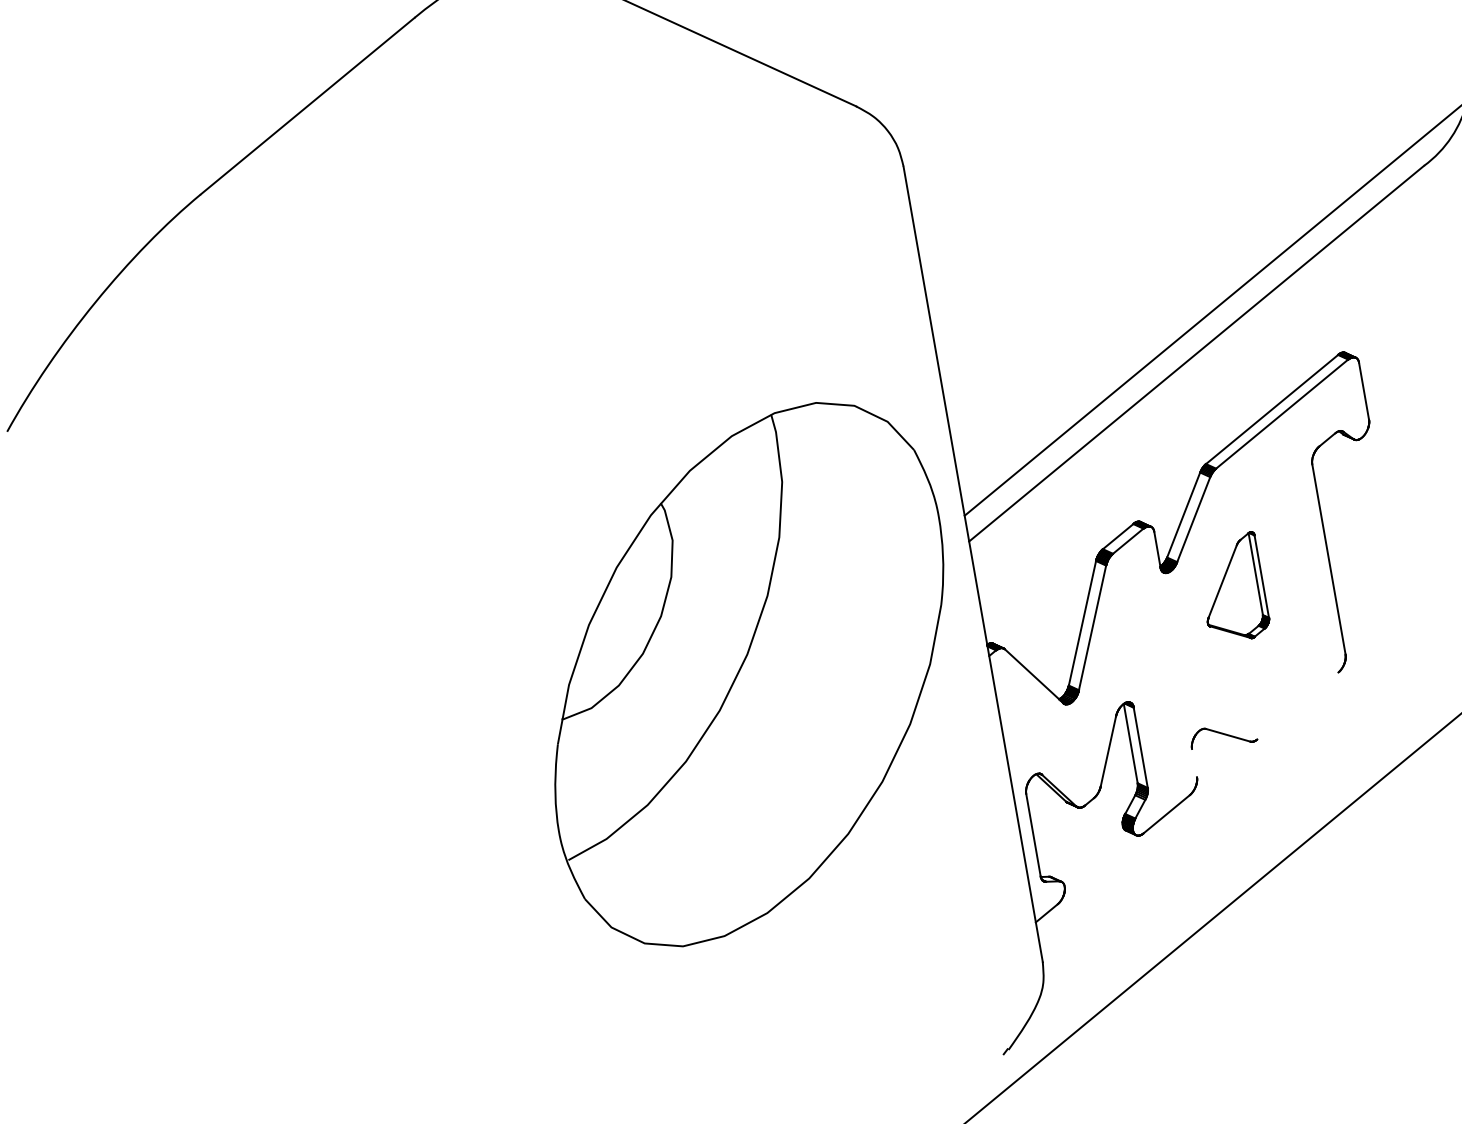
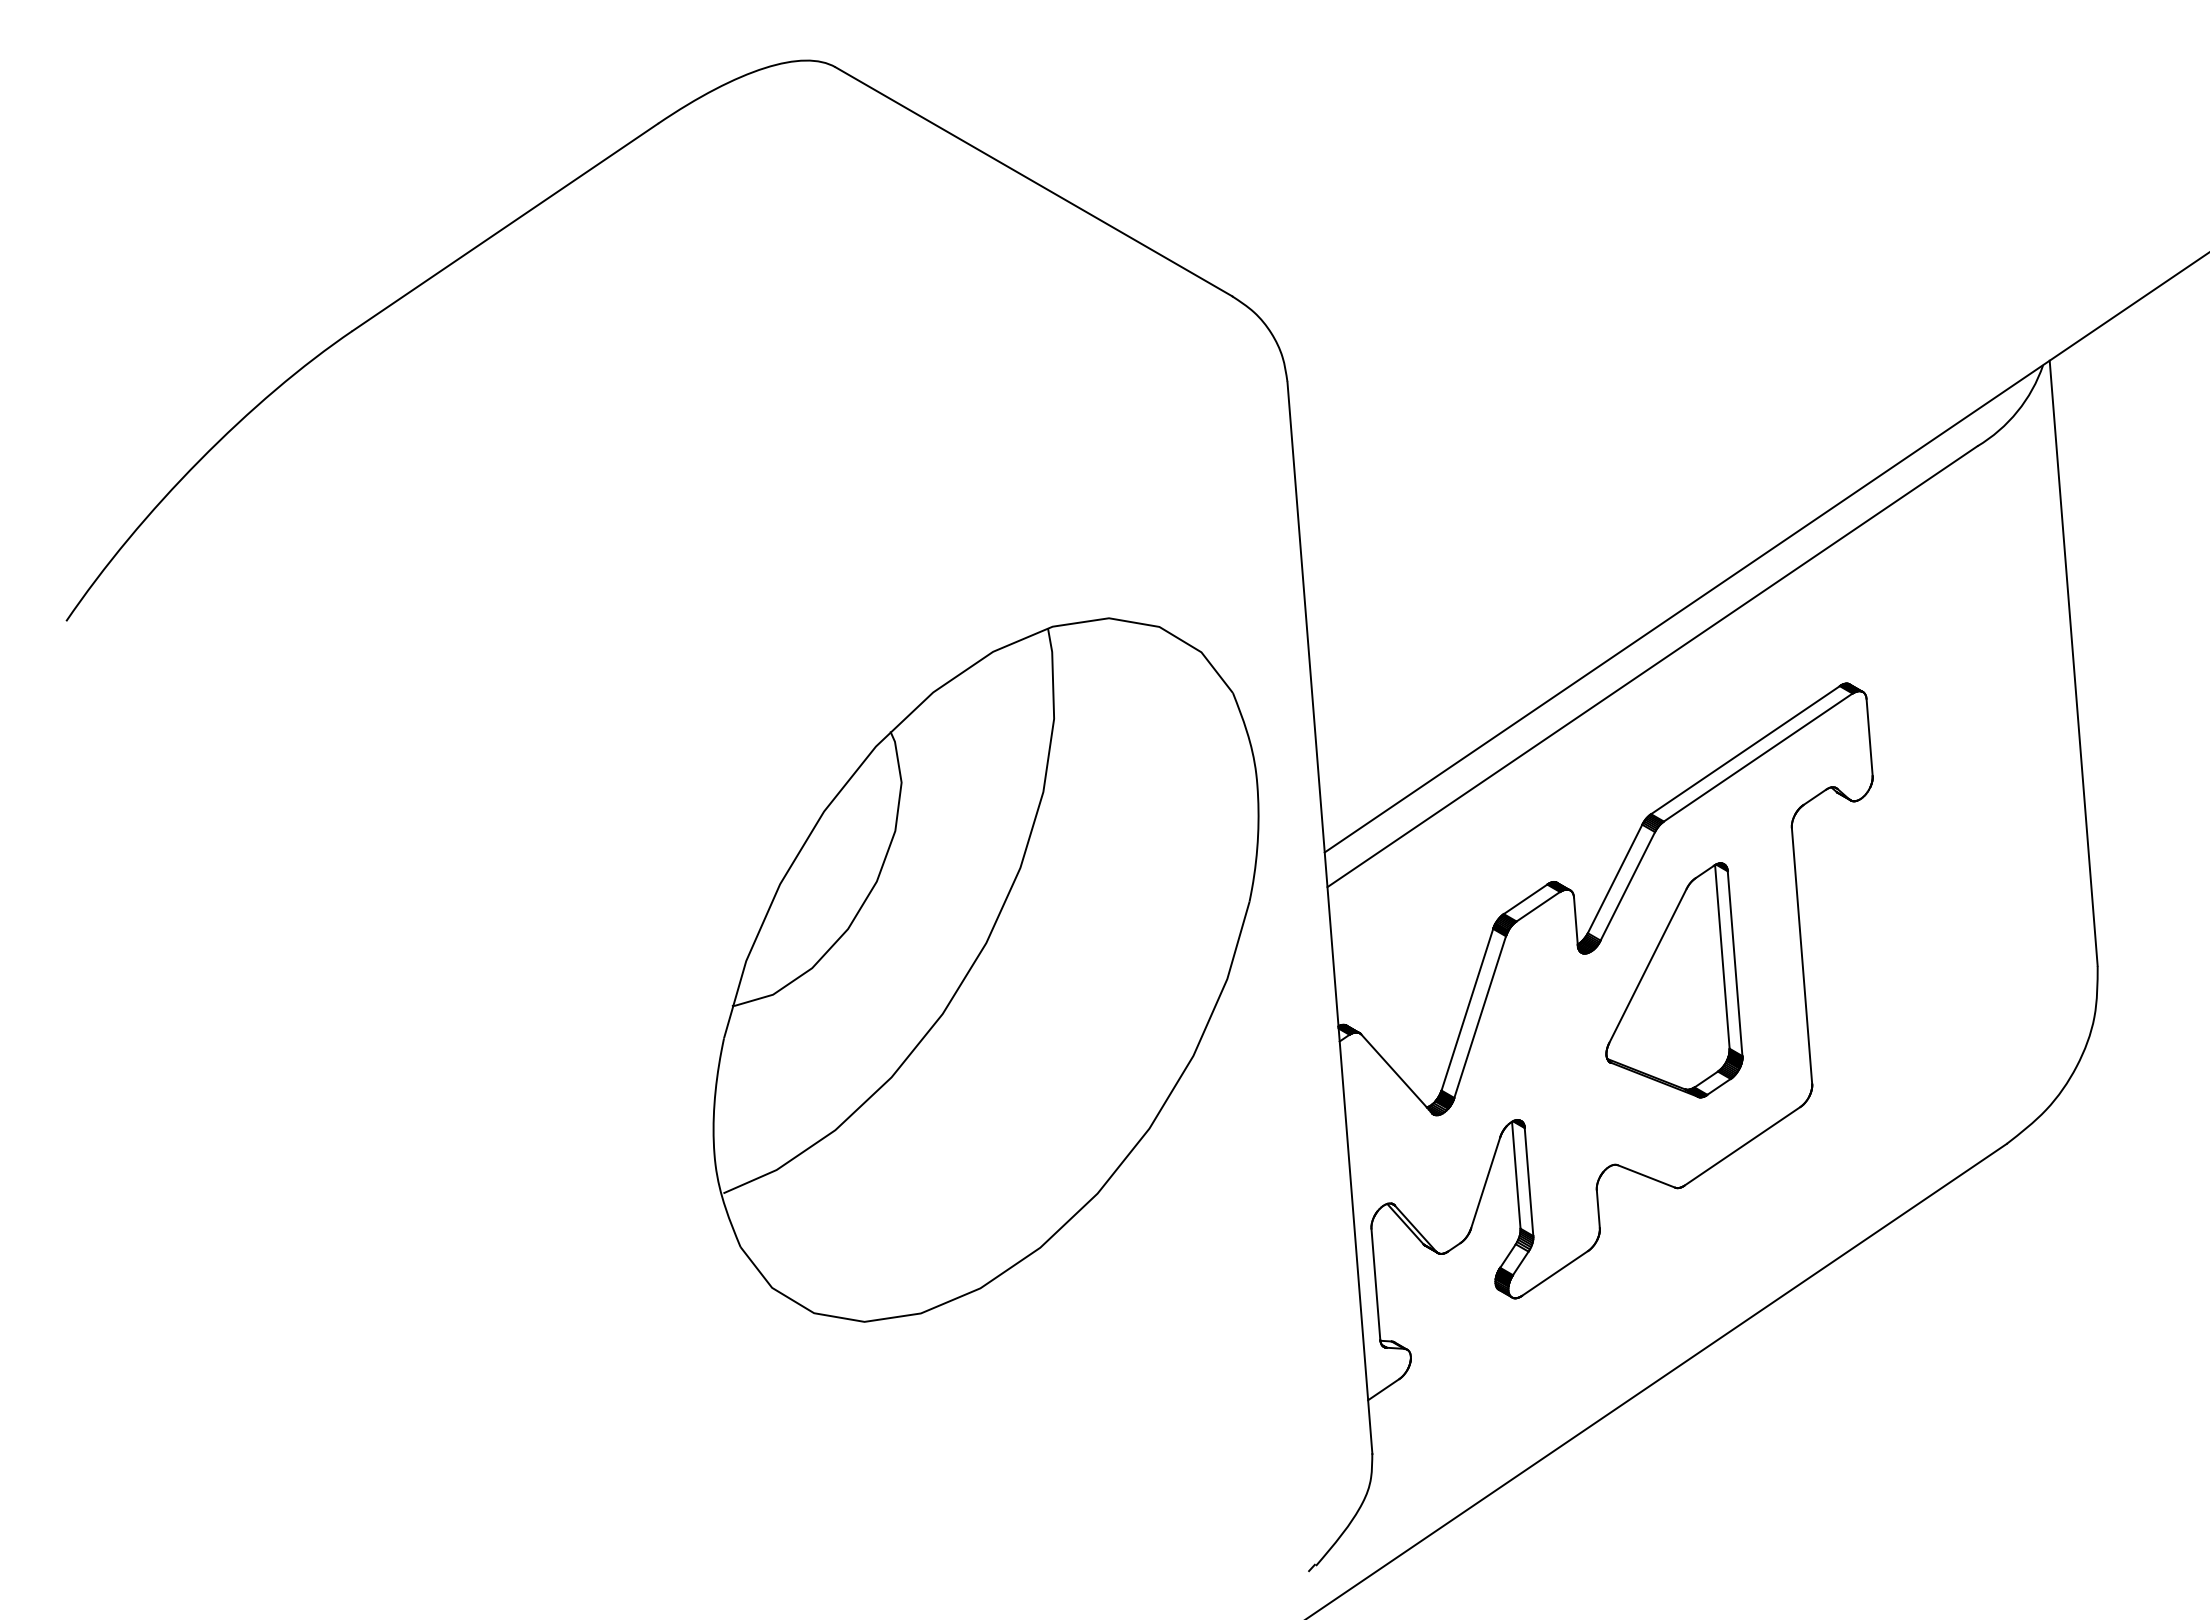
part: (1235, 586) -> (1674, 980), size x1.67
part: (748, 674) -> (985, 969), moved
line: (1297, 705) -> (1742, 1145), added
line: (1193, 763) -> (1597, 1209), added

